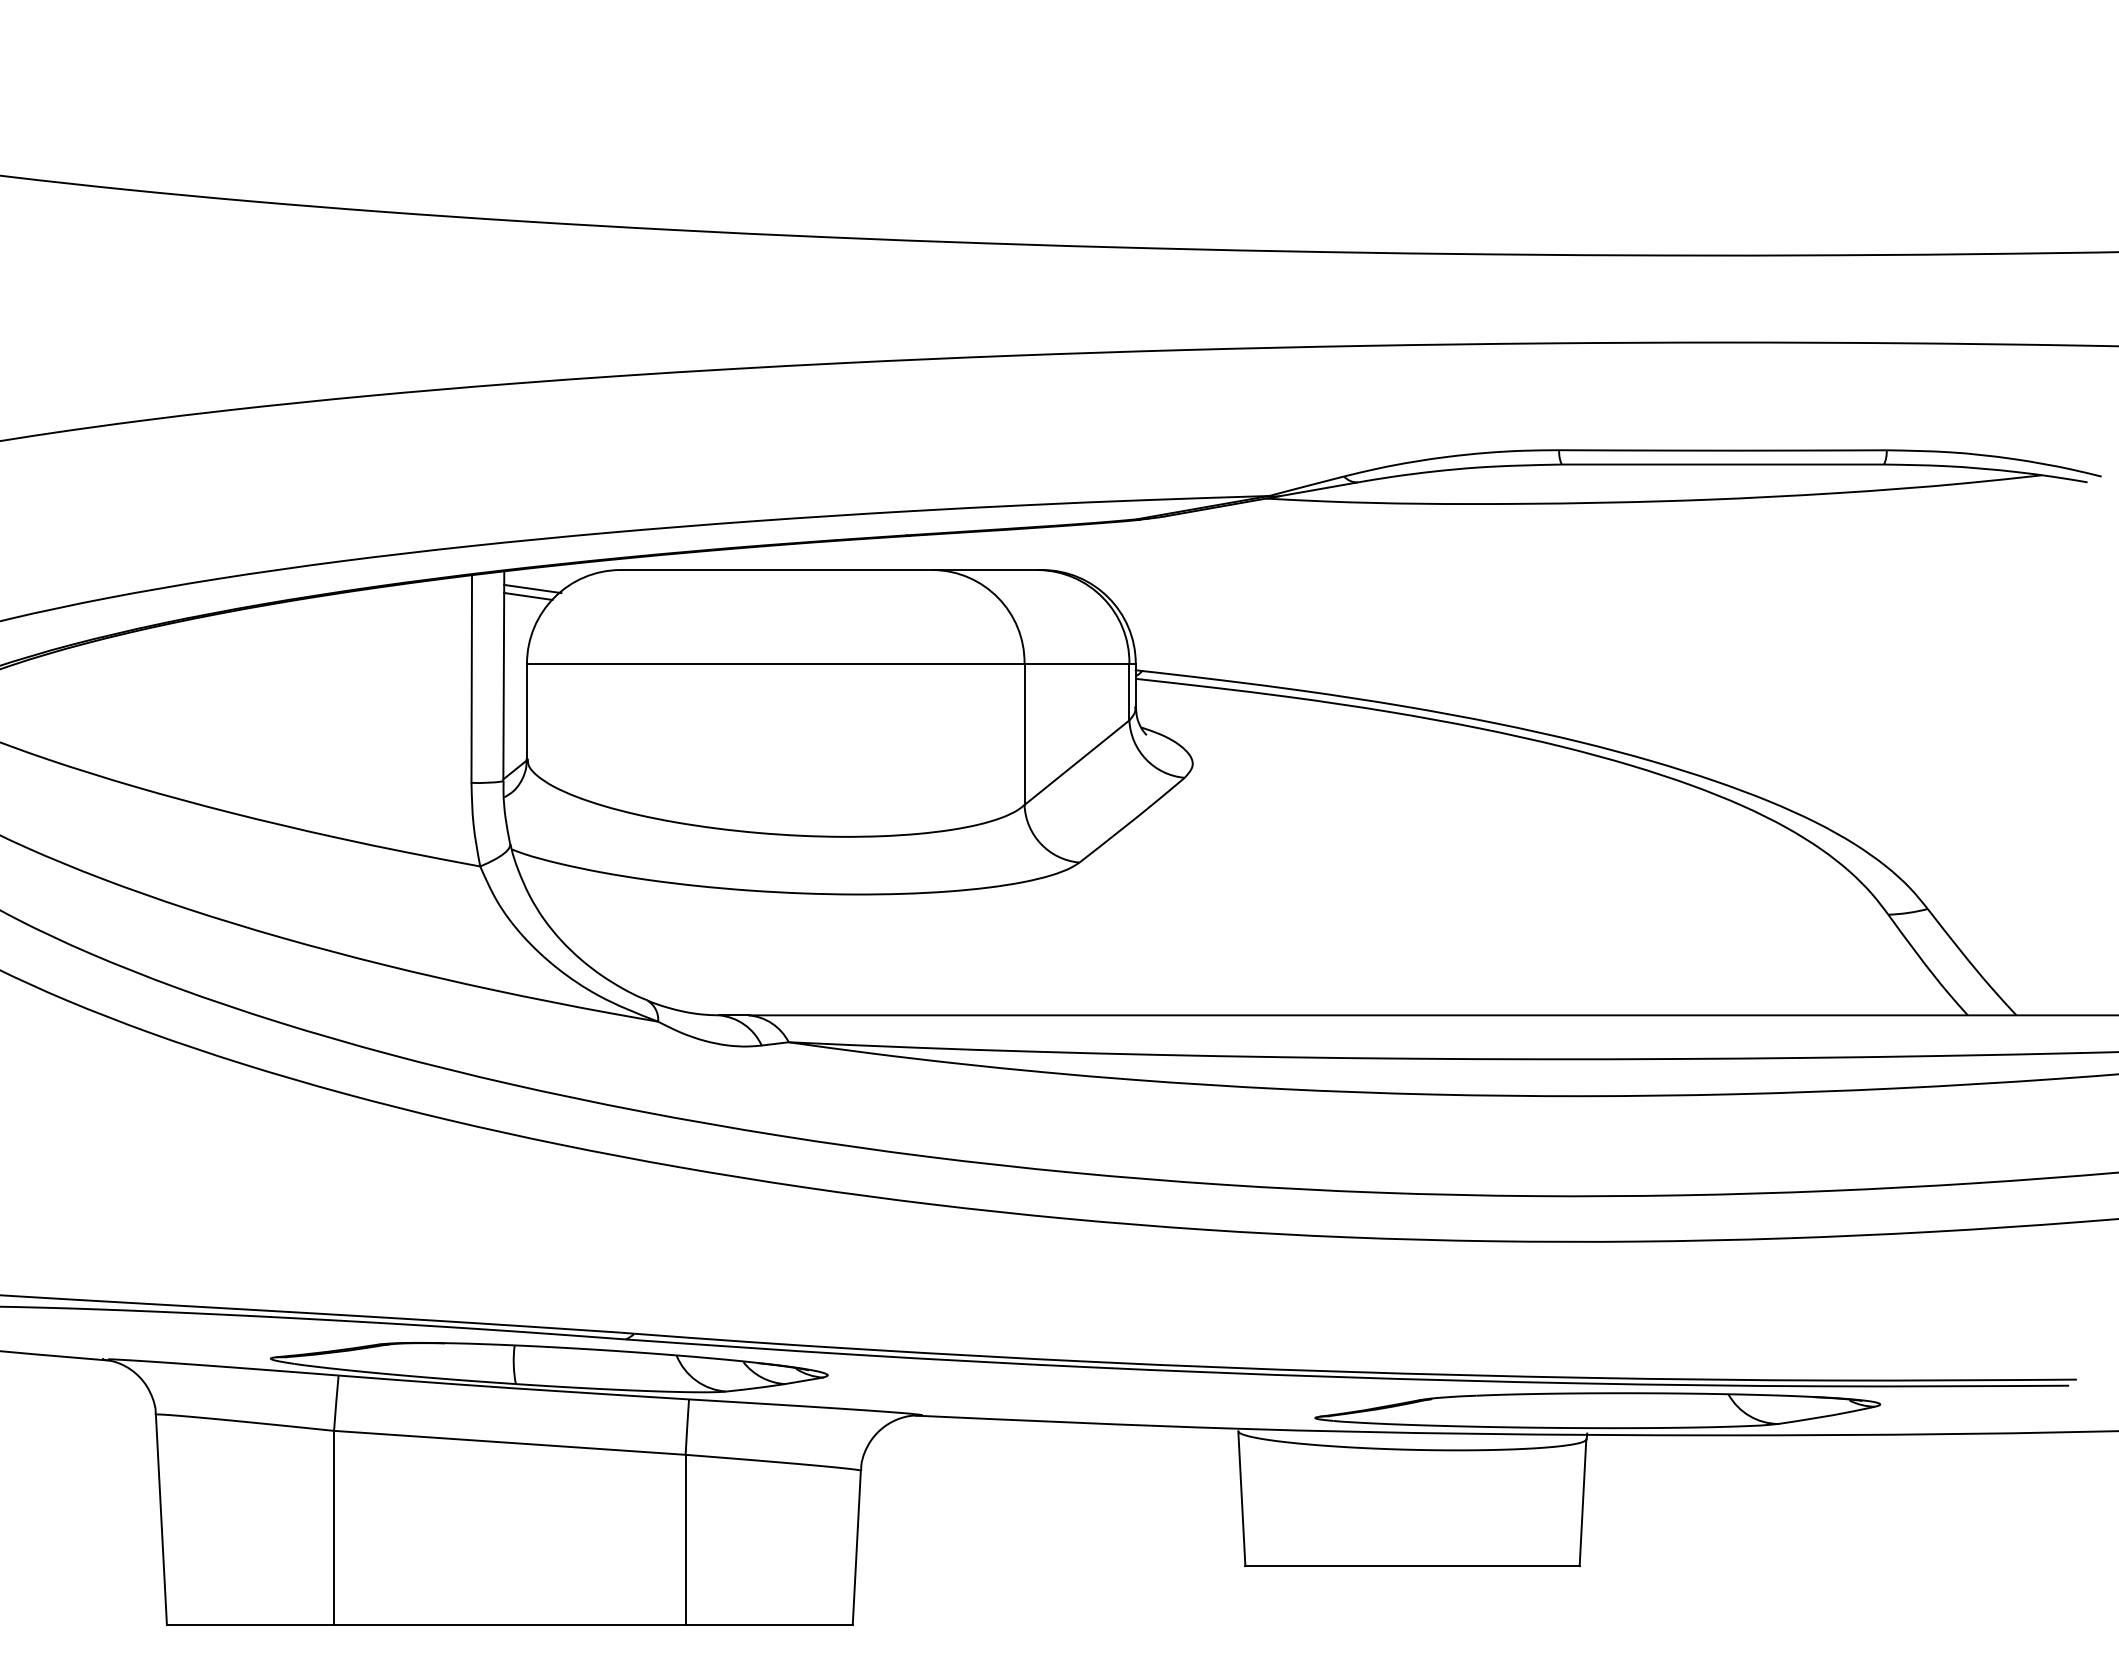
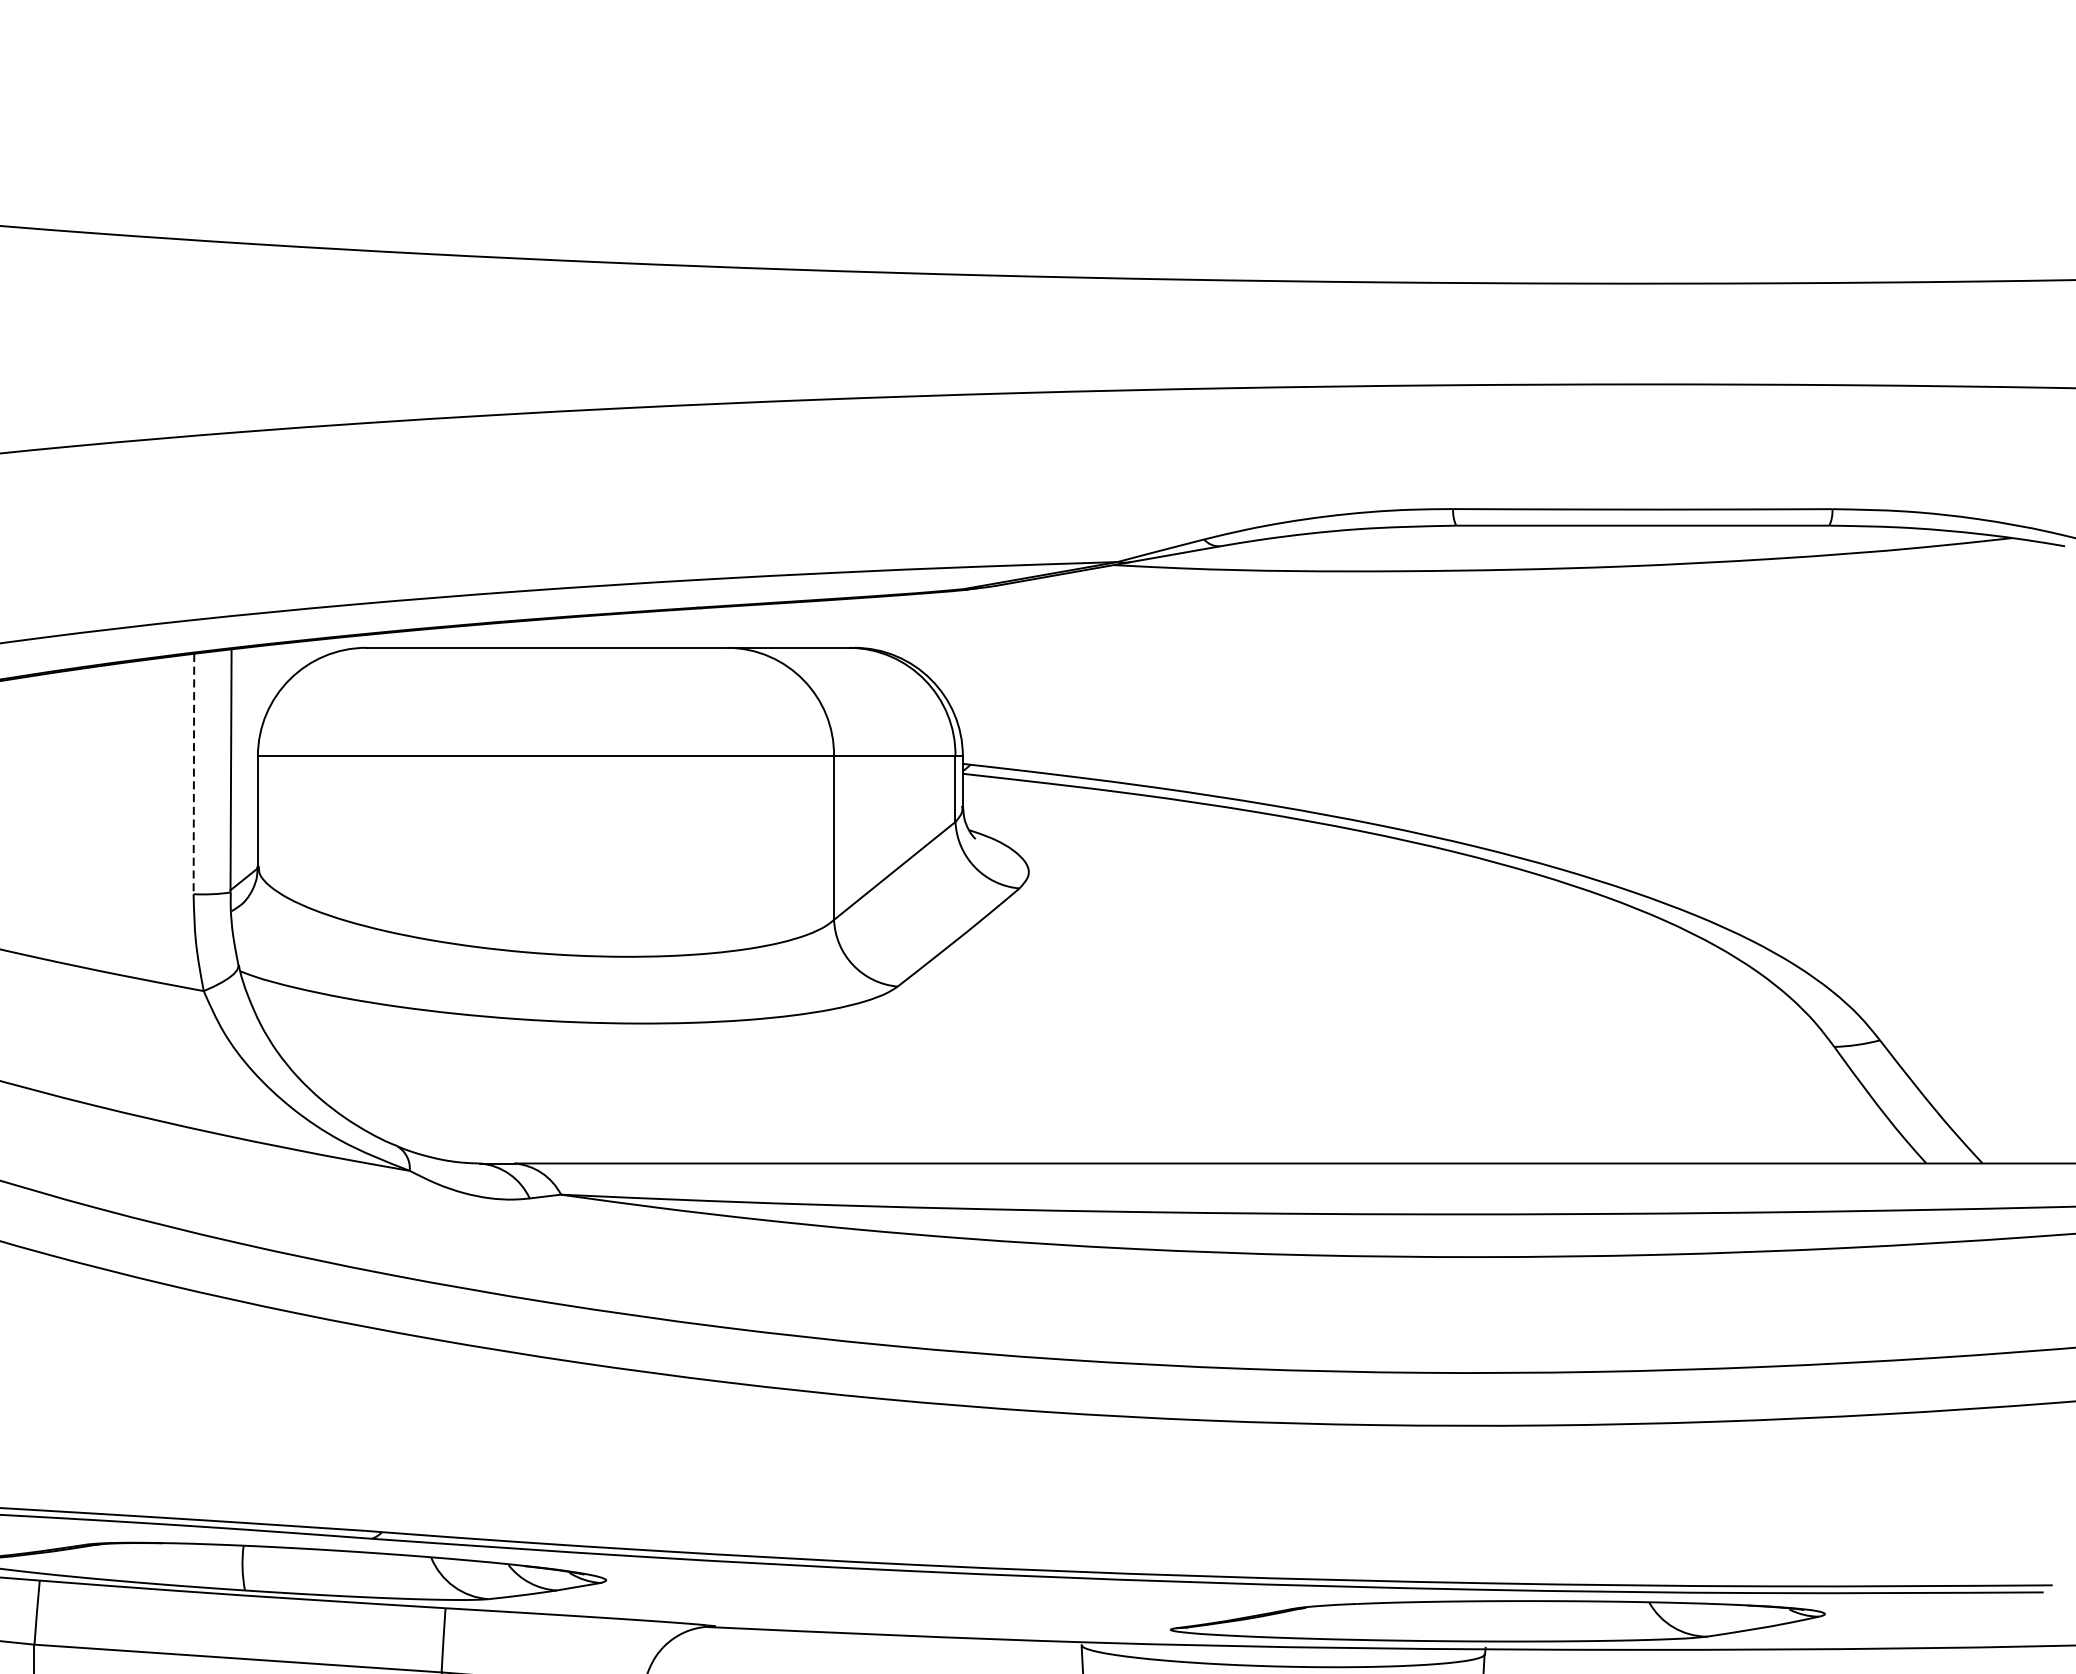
line: (532, 588) -> (264, 669), removed
line: (528, 595) -> (259, 677), removed
line: (471, 679) -> (193, 774), solid -> dashed

